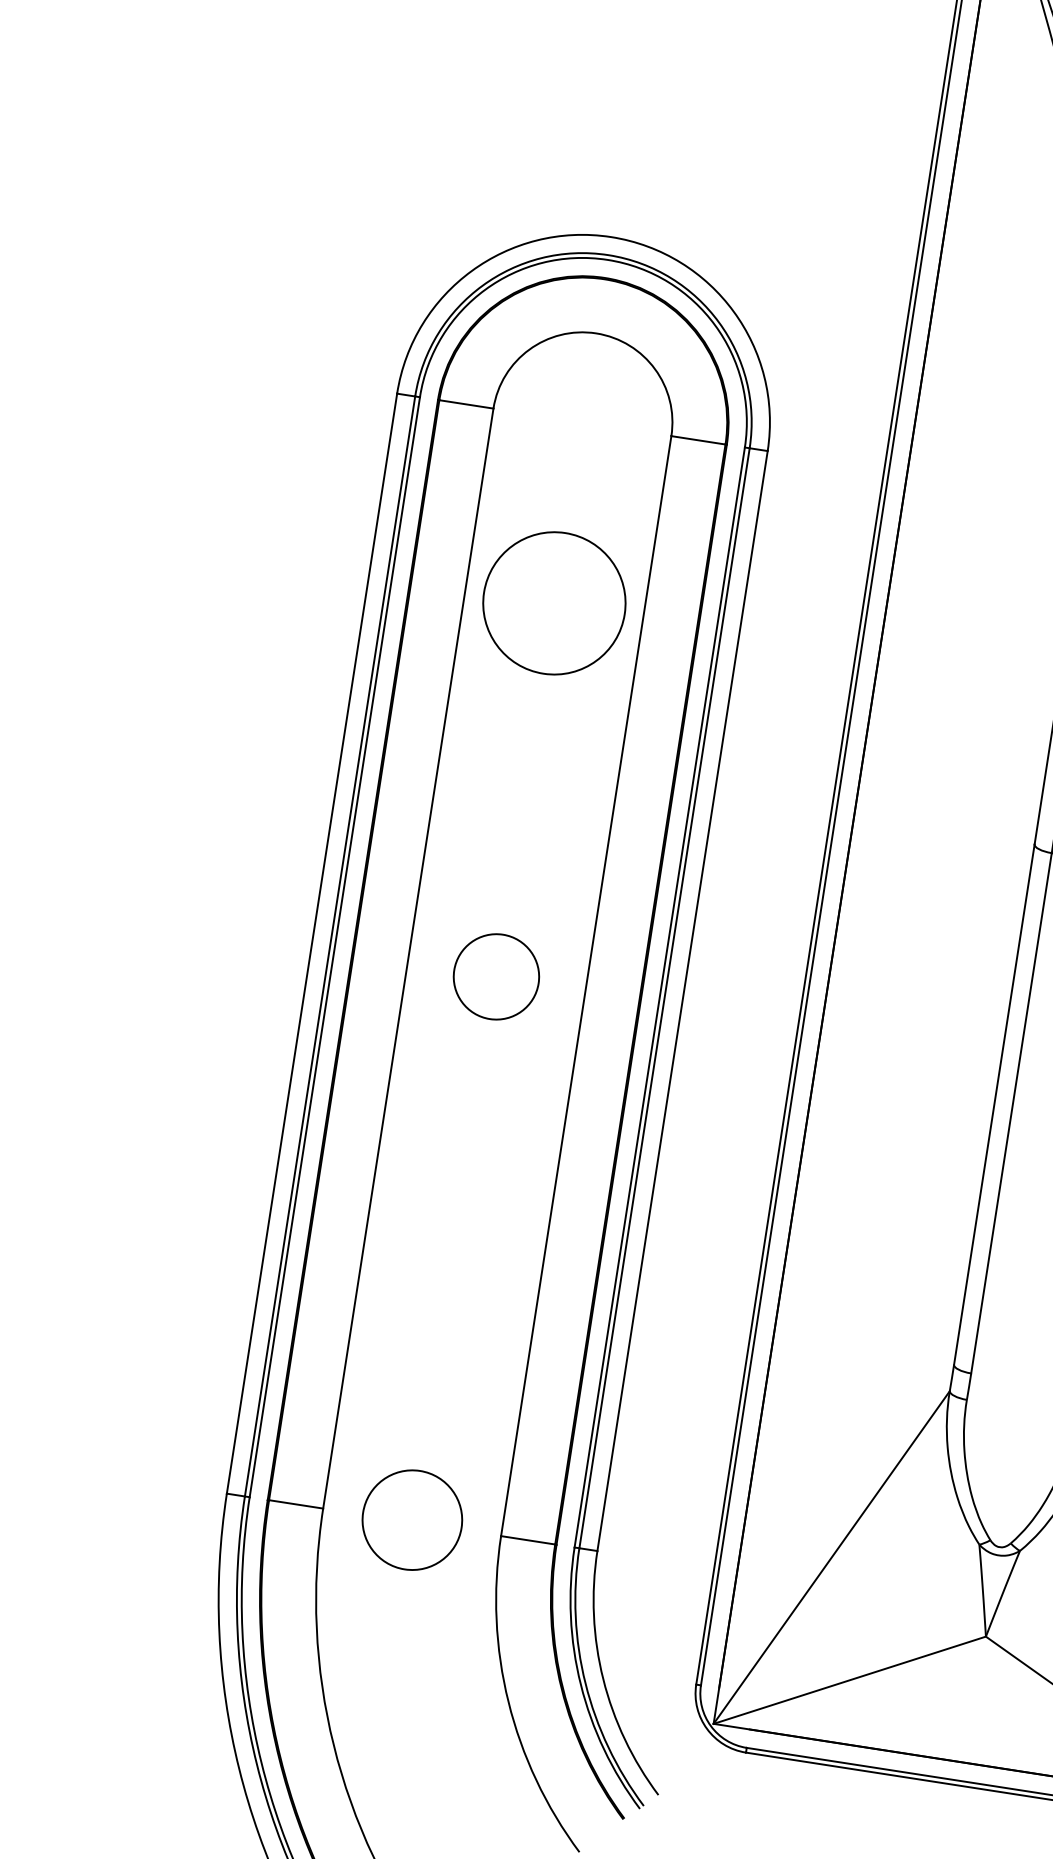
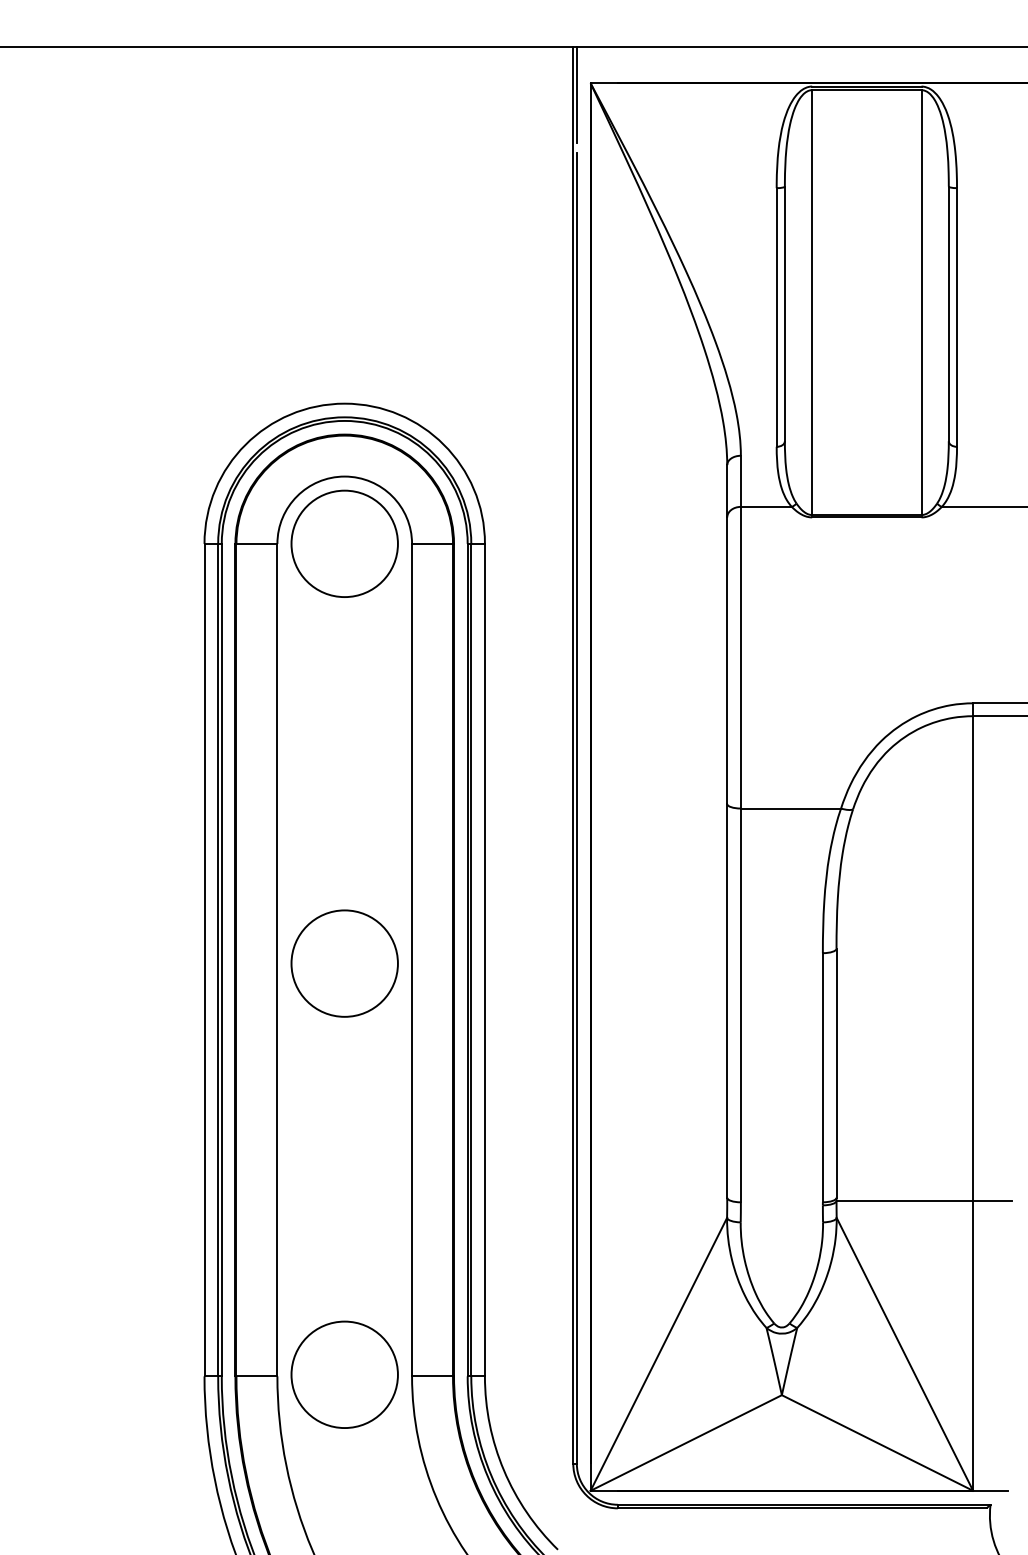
circle: (554, 602) -> (344, 543), moved
circle: (496, 976) -> (344, 963), size x1.67
circle: (412, 1519) -> (344, 1374), size x1.43

